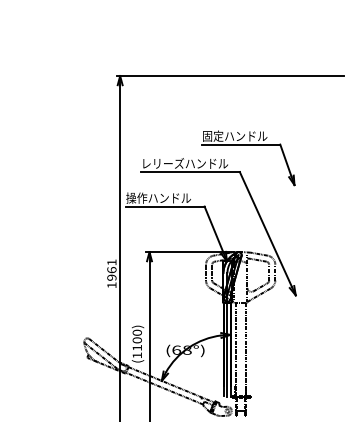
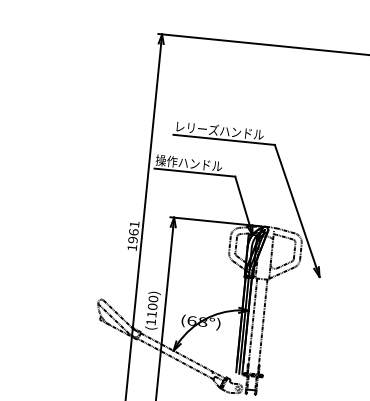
part: (248, 145) -> (286, 118), removed

